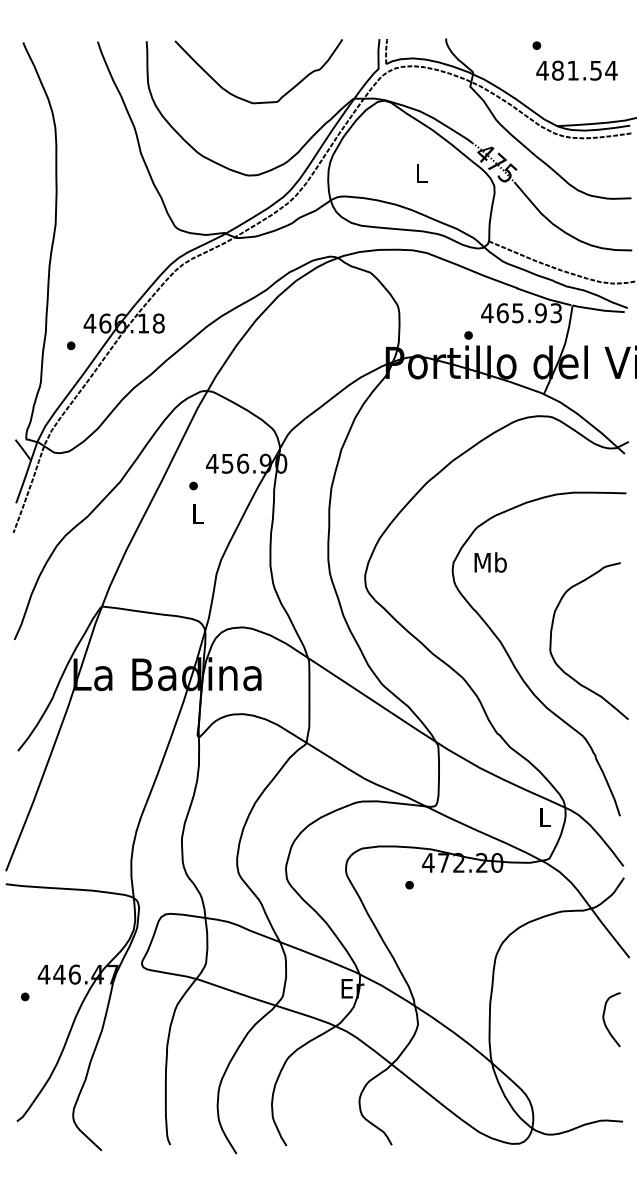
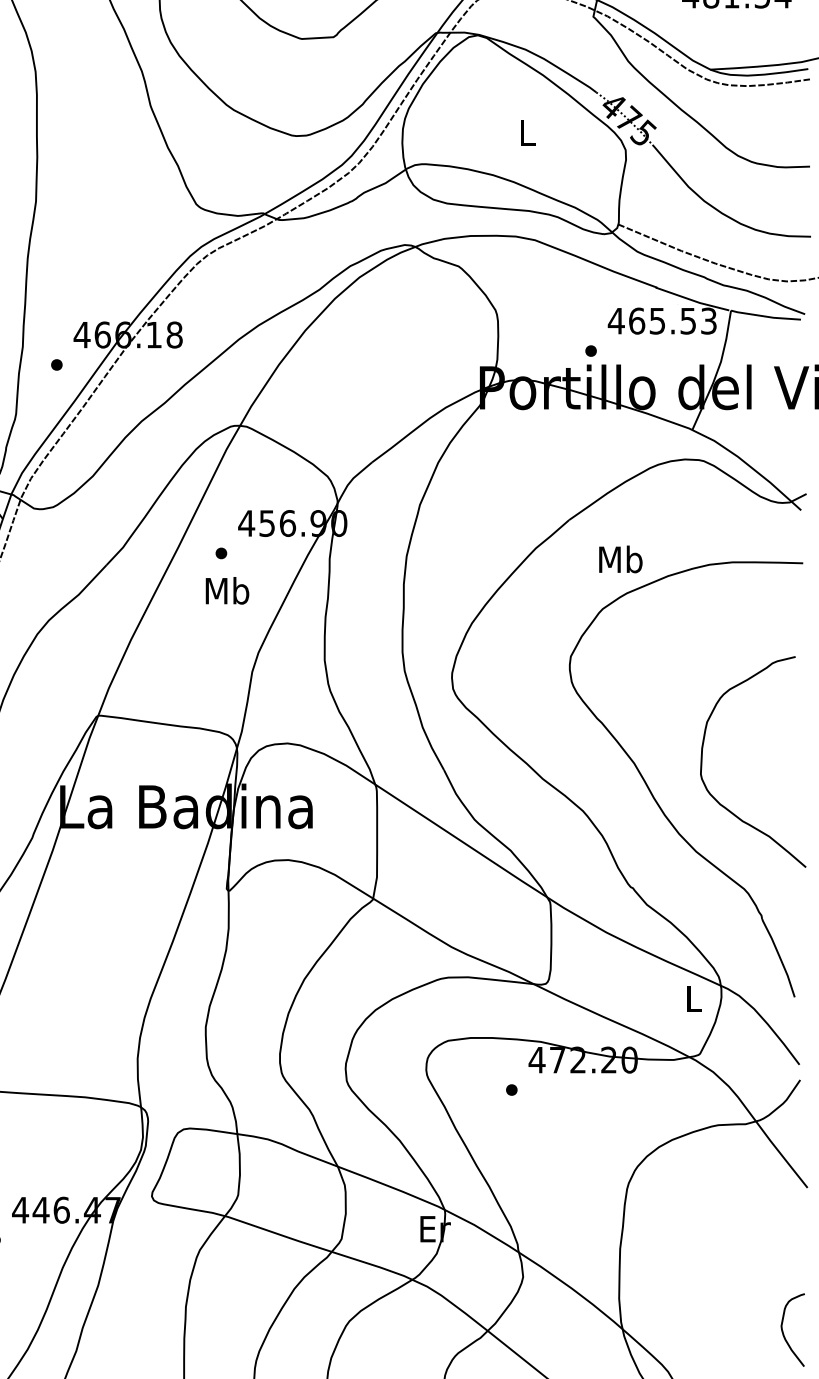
text: (540, 312) -> (687, 320), 465.93 -> 465.53
text: (198, 513) -> (228, 590), L -> Mb
text: (490, 562) -> (620, 559), moved
curve: (605, 1021) -> (784, 1332), moved

